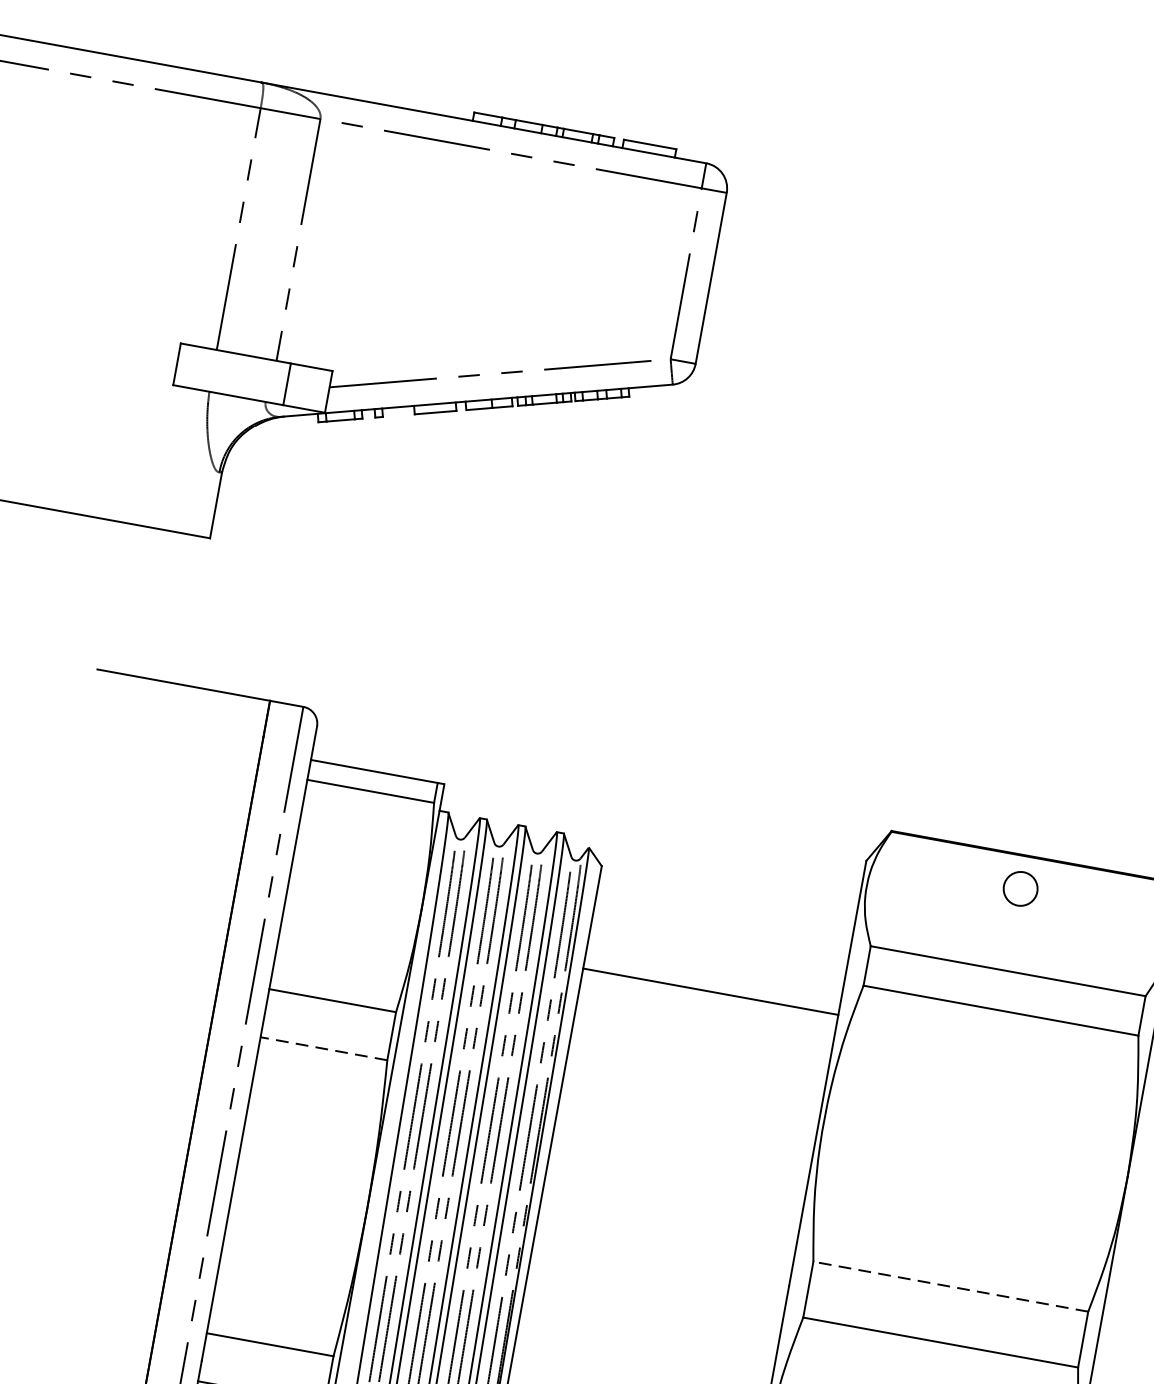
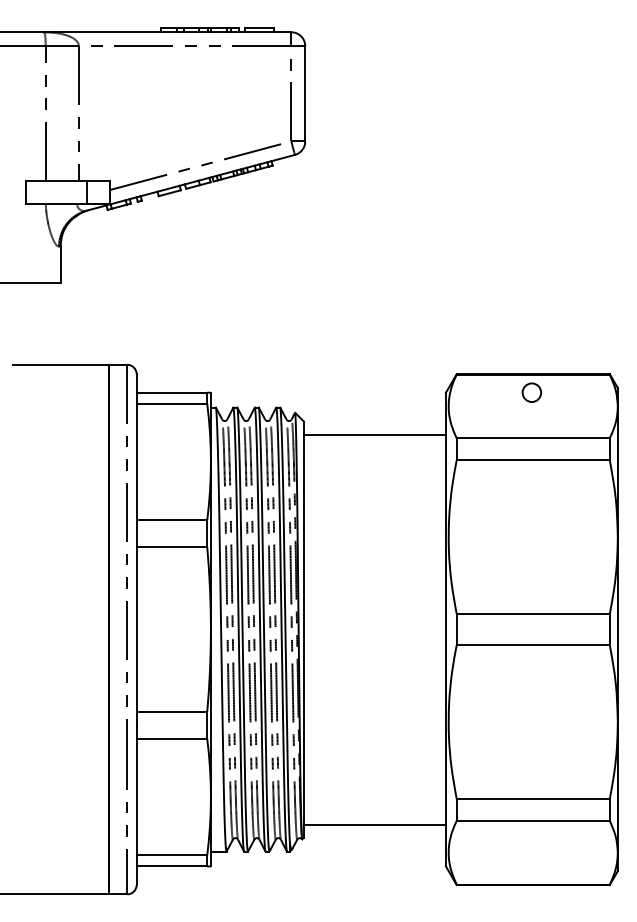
line: (710, 991) -> (374, 434), moved
line: (323, 1049) -> (171, 547), dashed -> solid
line: (951, 1287) -> (533, 614), dashed -> solid

